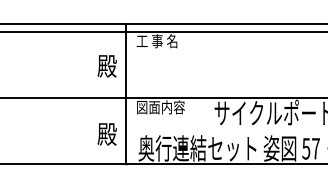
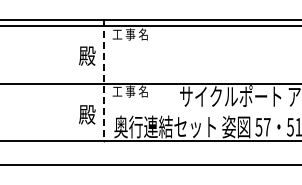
line: (125, 94) -> (103, 80), solid -> dashed
text: (160, 107) -> (133, 91), 図面内容 -> 工 事 名

